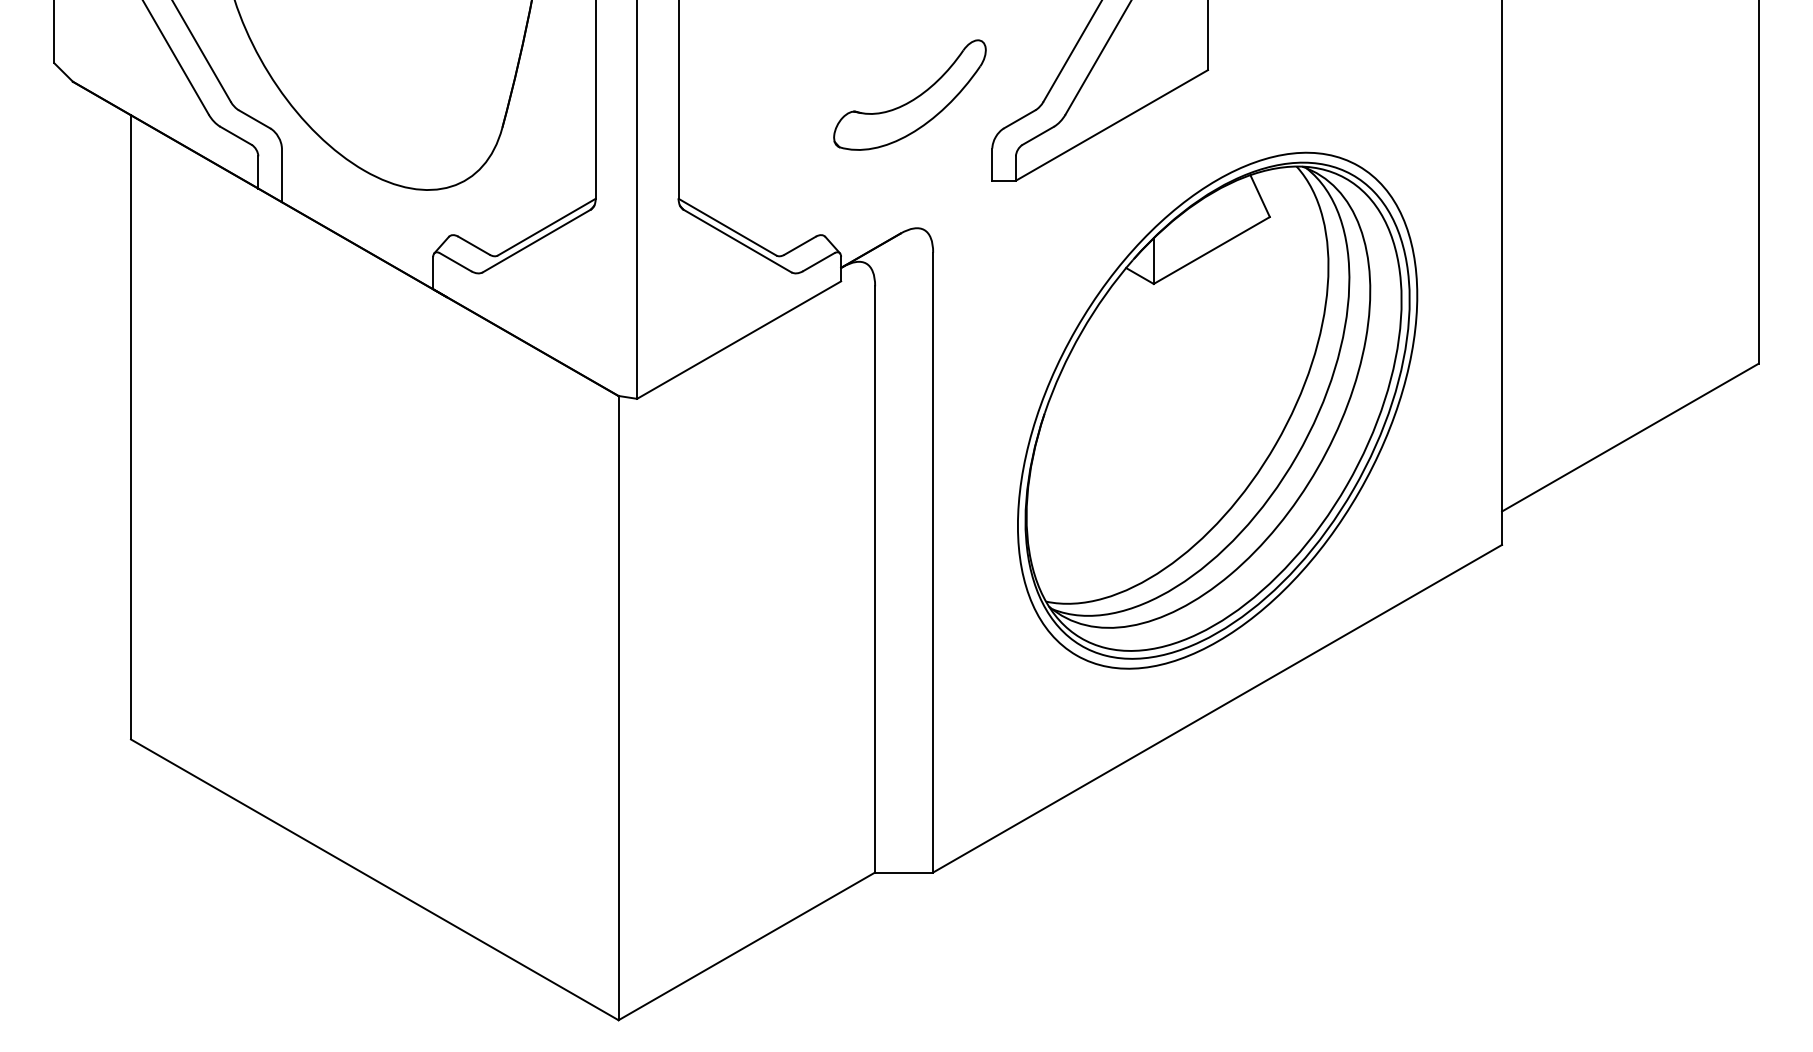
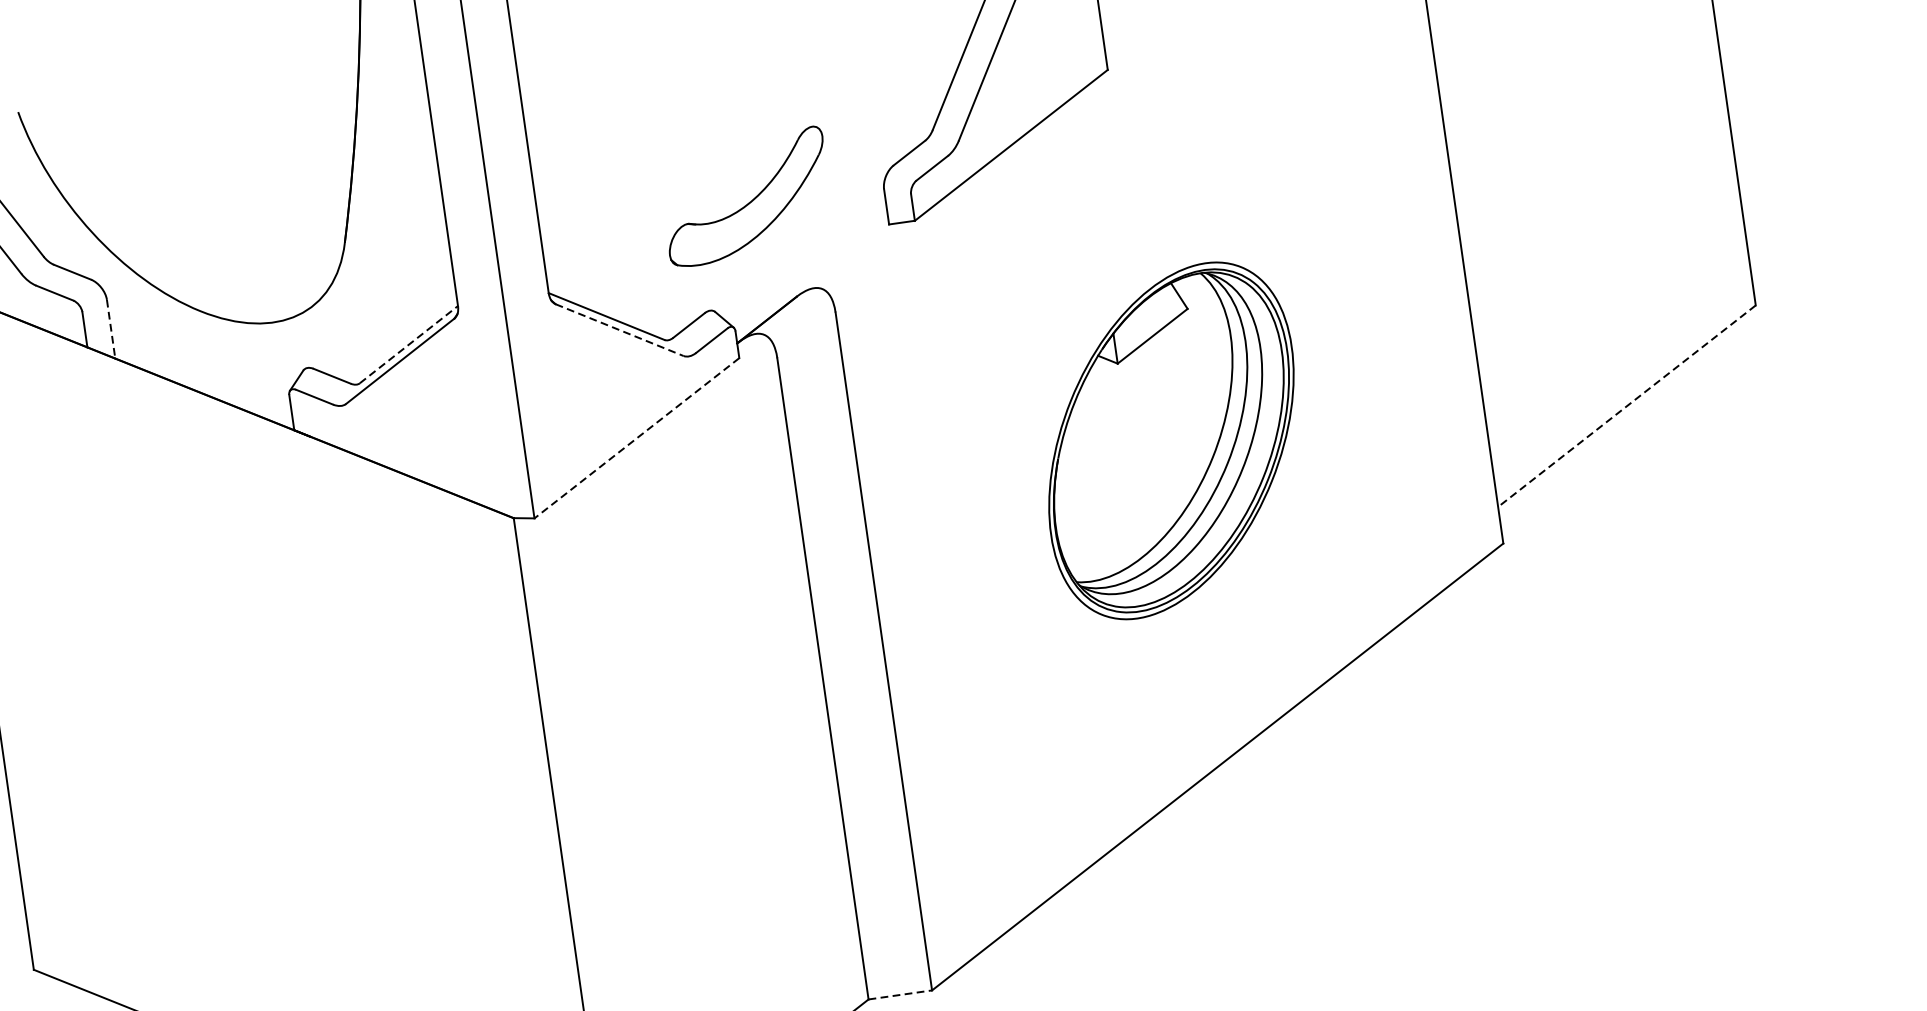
part: (909, 94) -> (745, 196), moved
line: (281, 175) -> (110, 329), solid -> dashed
line: (546, 227) -> (408, 345), solid -> dashed
line: (737, 241) -> (619, 330), solid -> dashed
line: (739, 340) -> (637, 438), solid -> dashed
part: (1217, 410) -> (1171, 440), size x0.6
line: (1629, 437) -> (1626, 406), solid -> dashed
line: (904, 872) -> (900, 994), solid -> dashed

